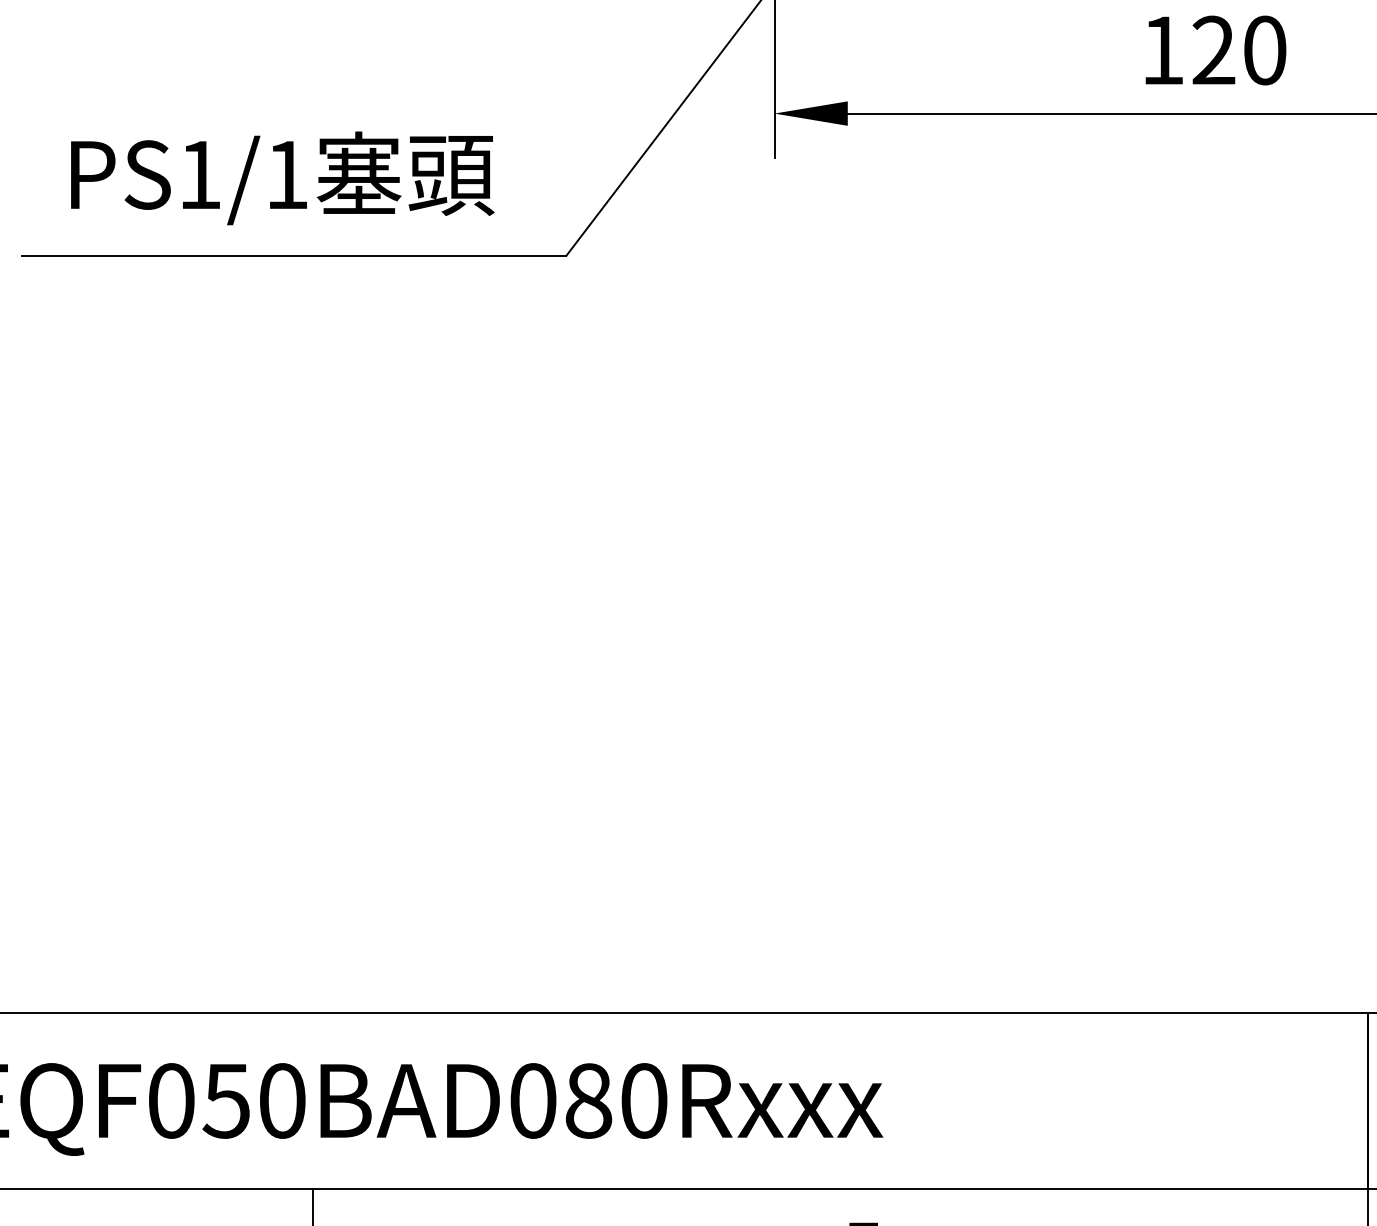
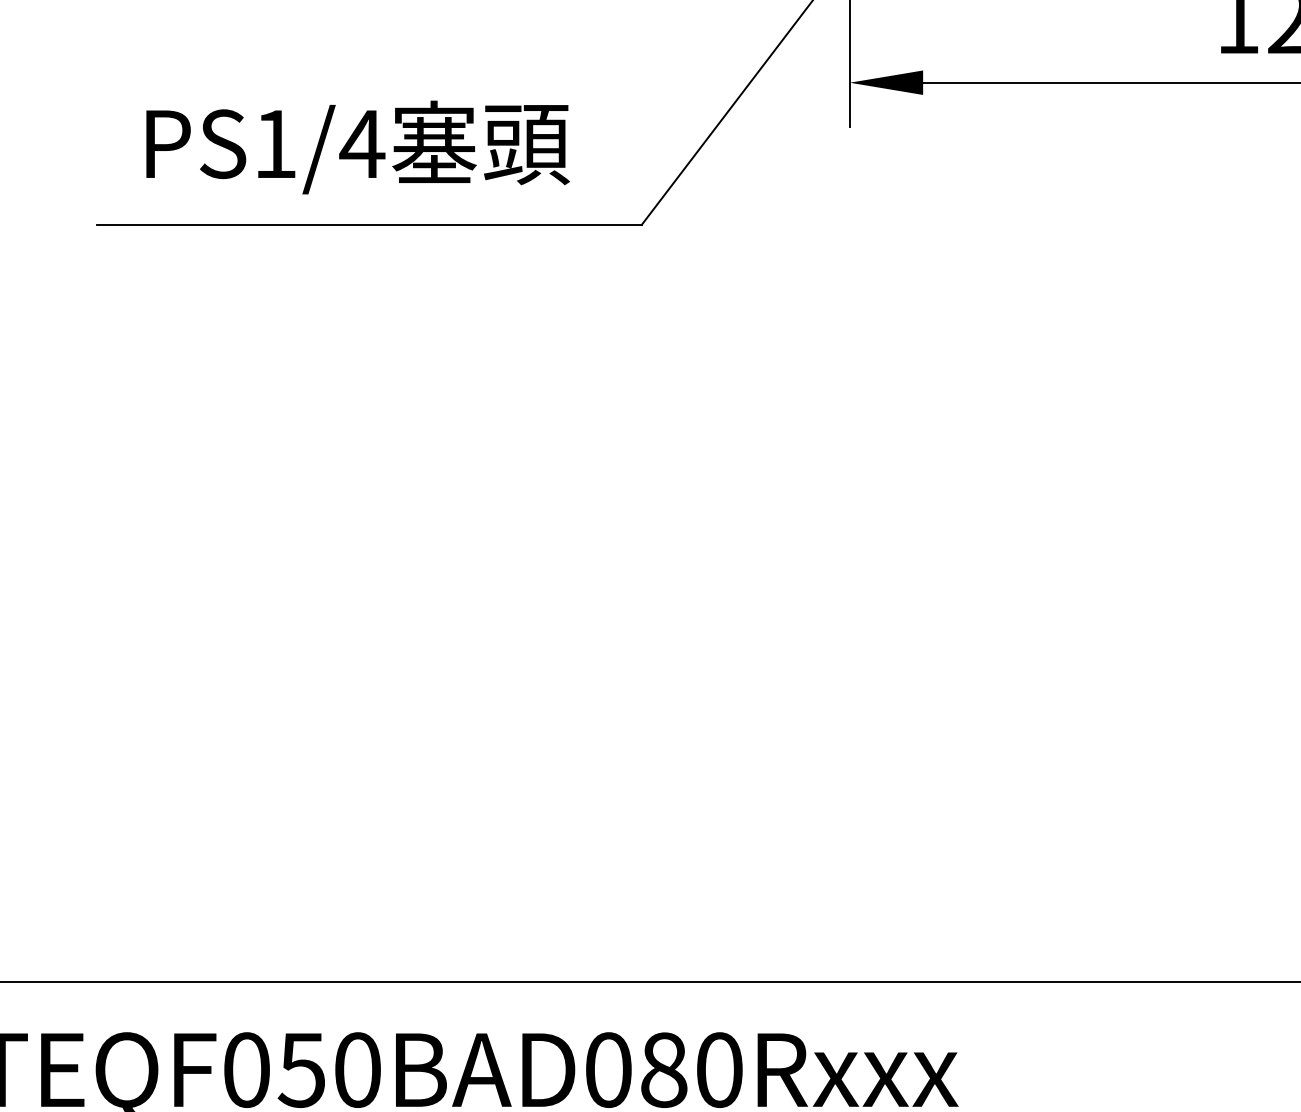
text: (286, 174) -> (361, 143), PS1/1 -> PS1/4

